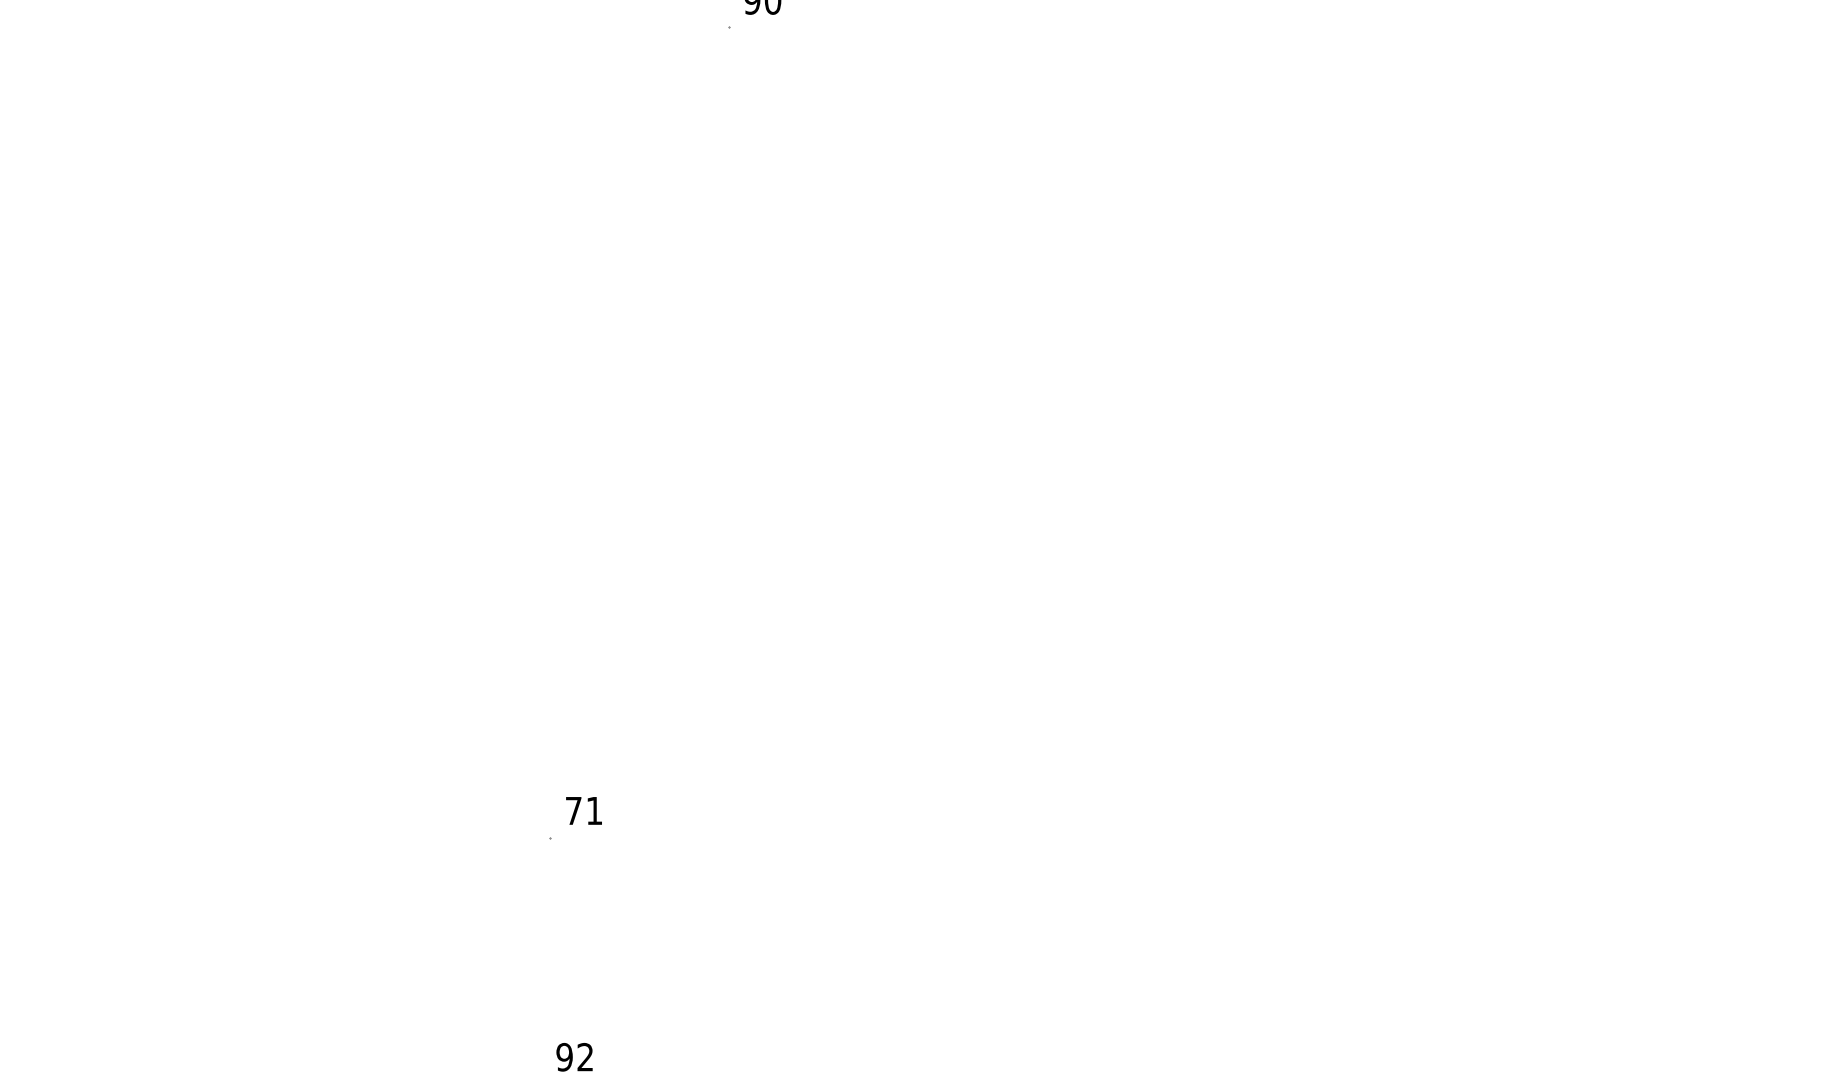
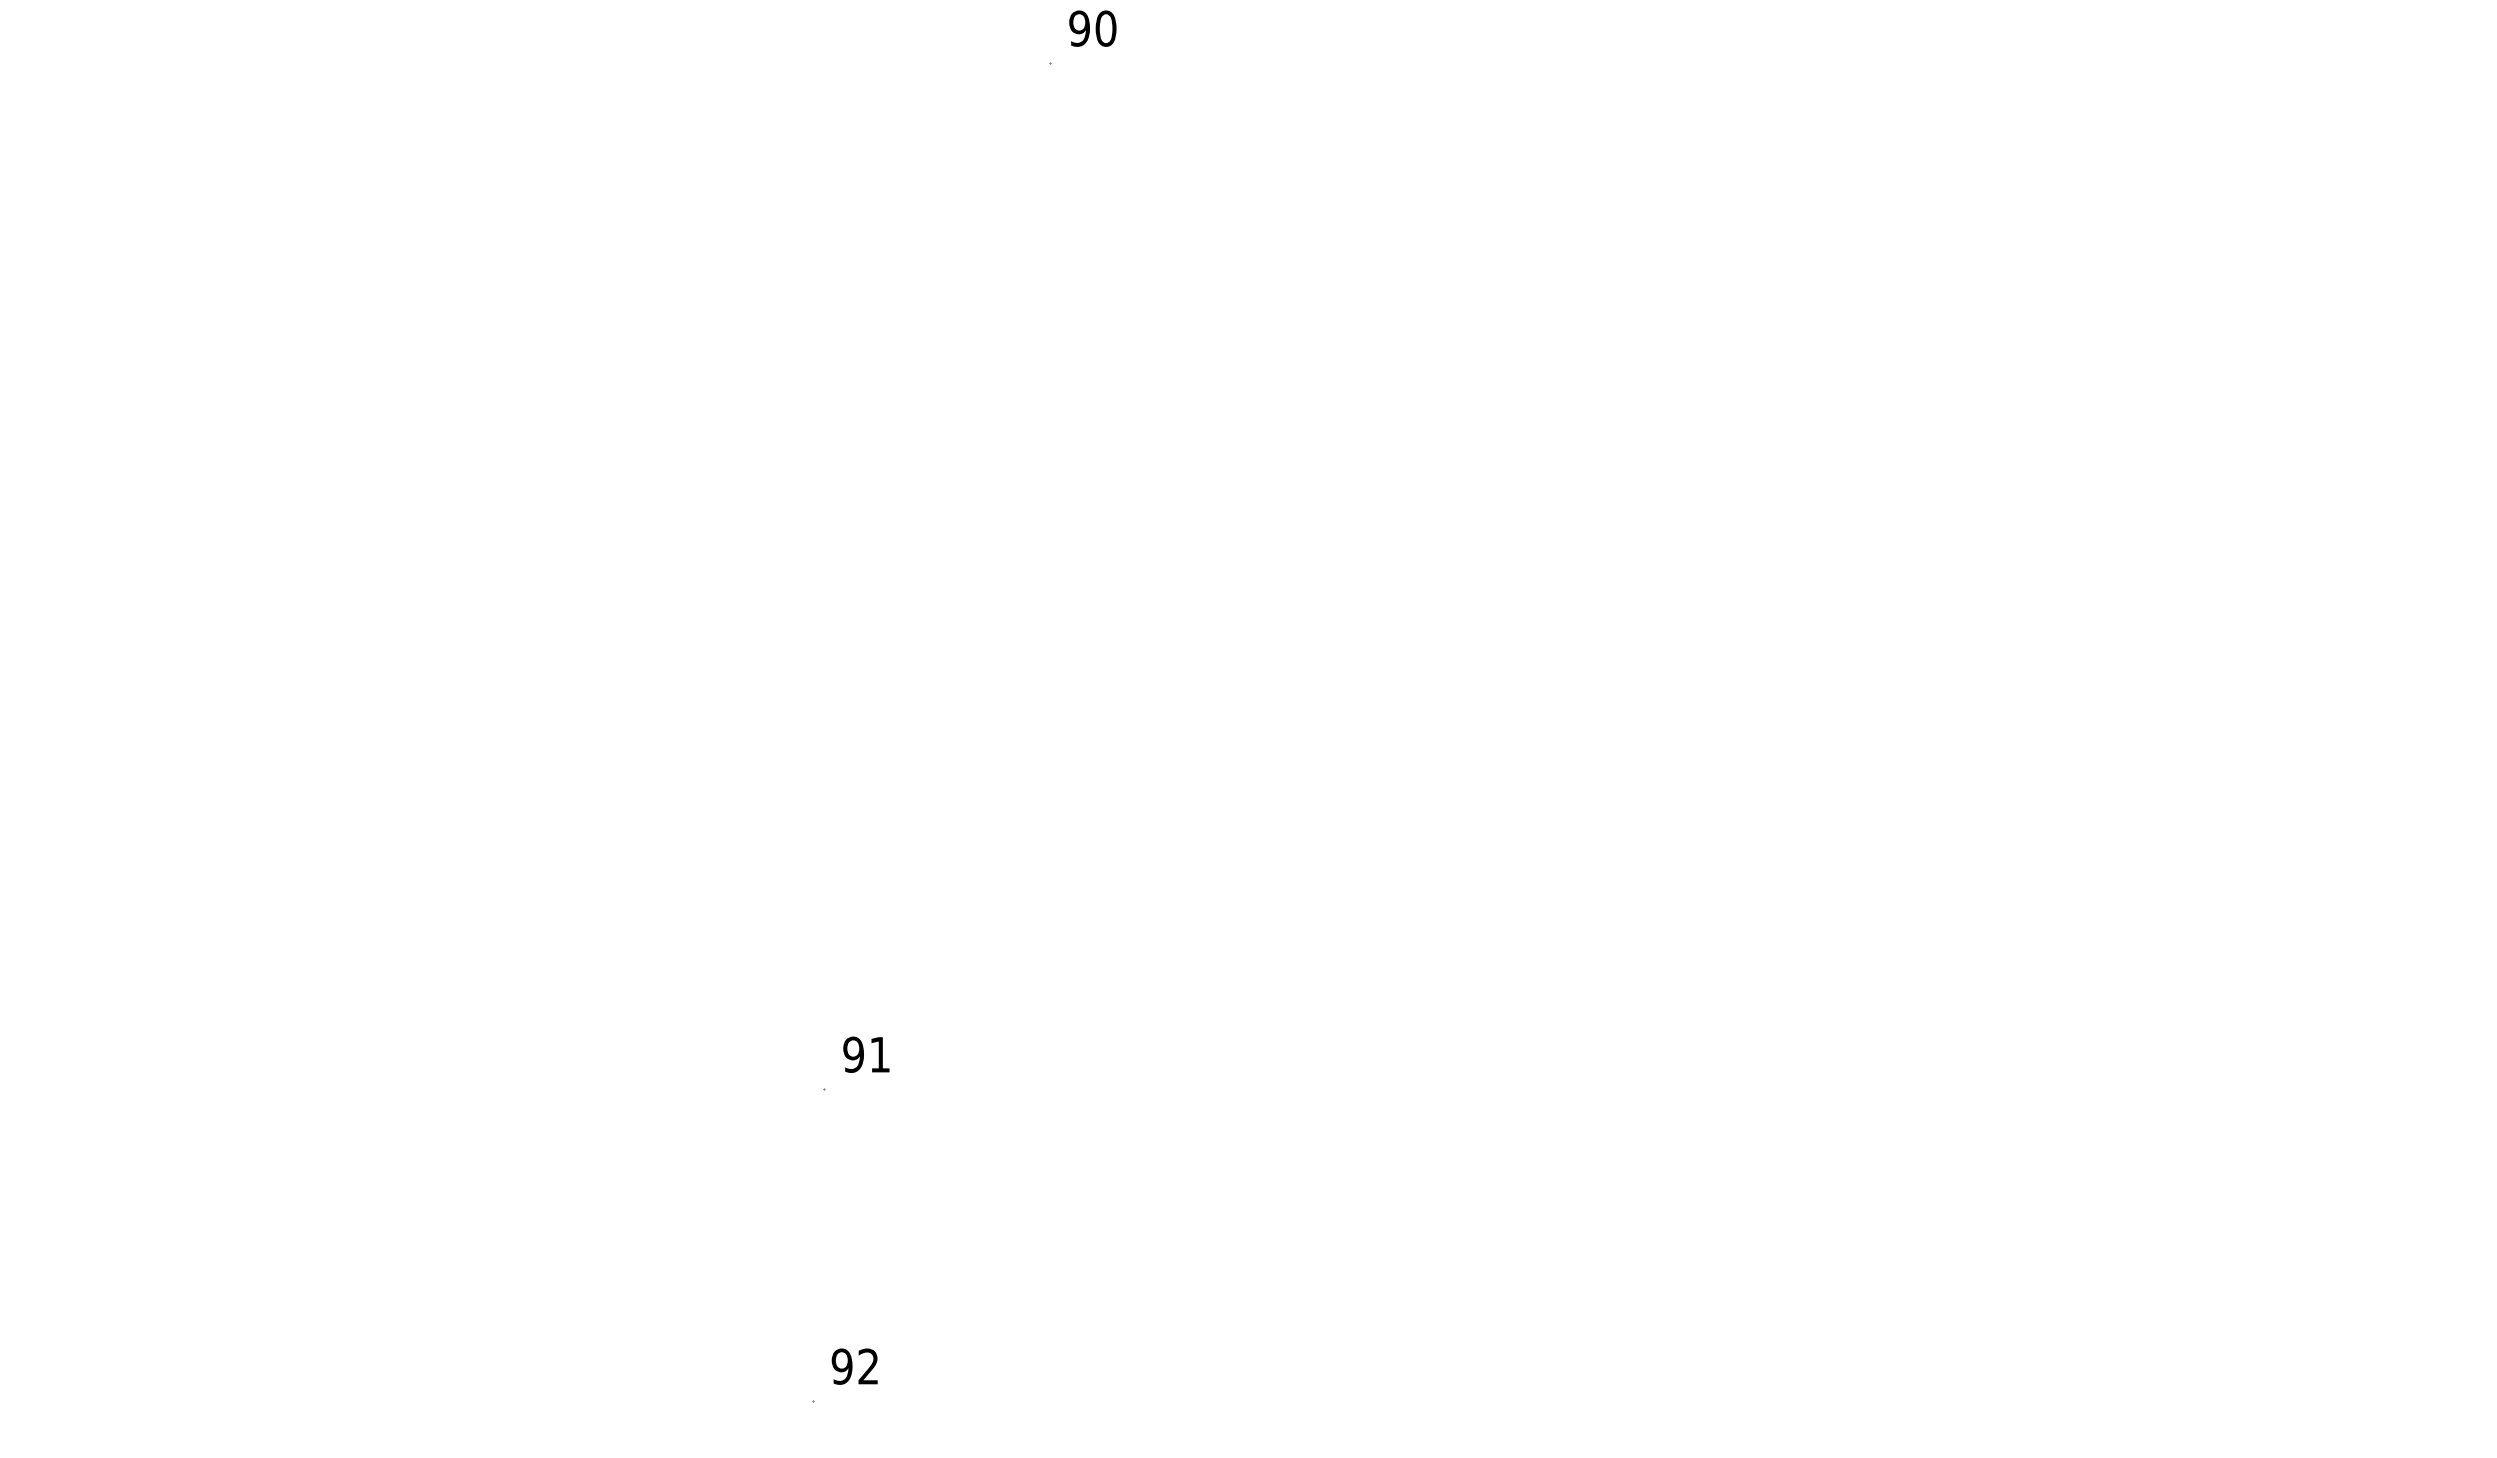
text: (573, 810) -> (853, 1054), 71 -> 91

